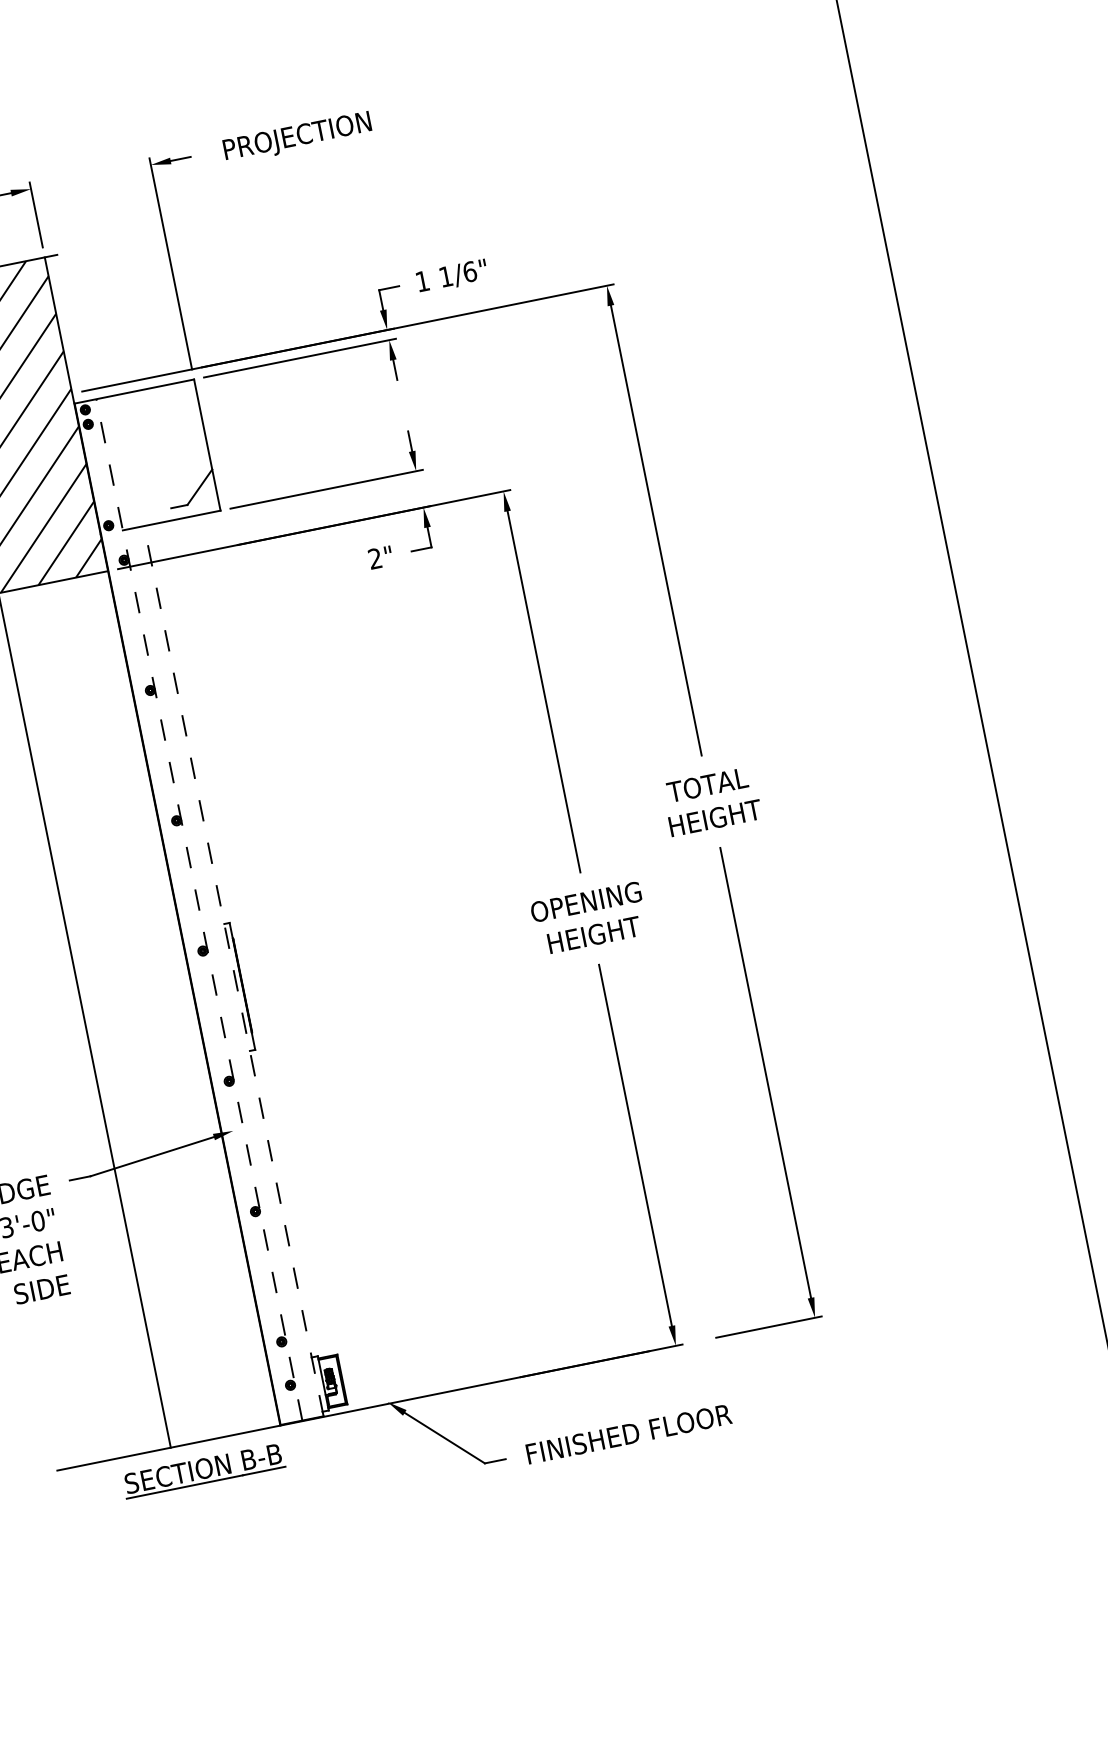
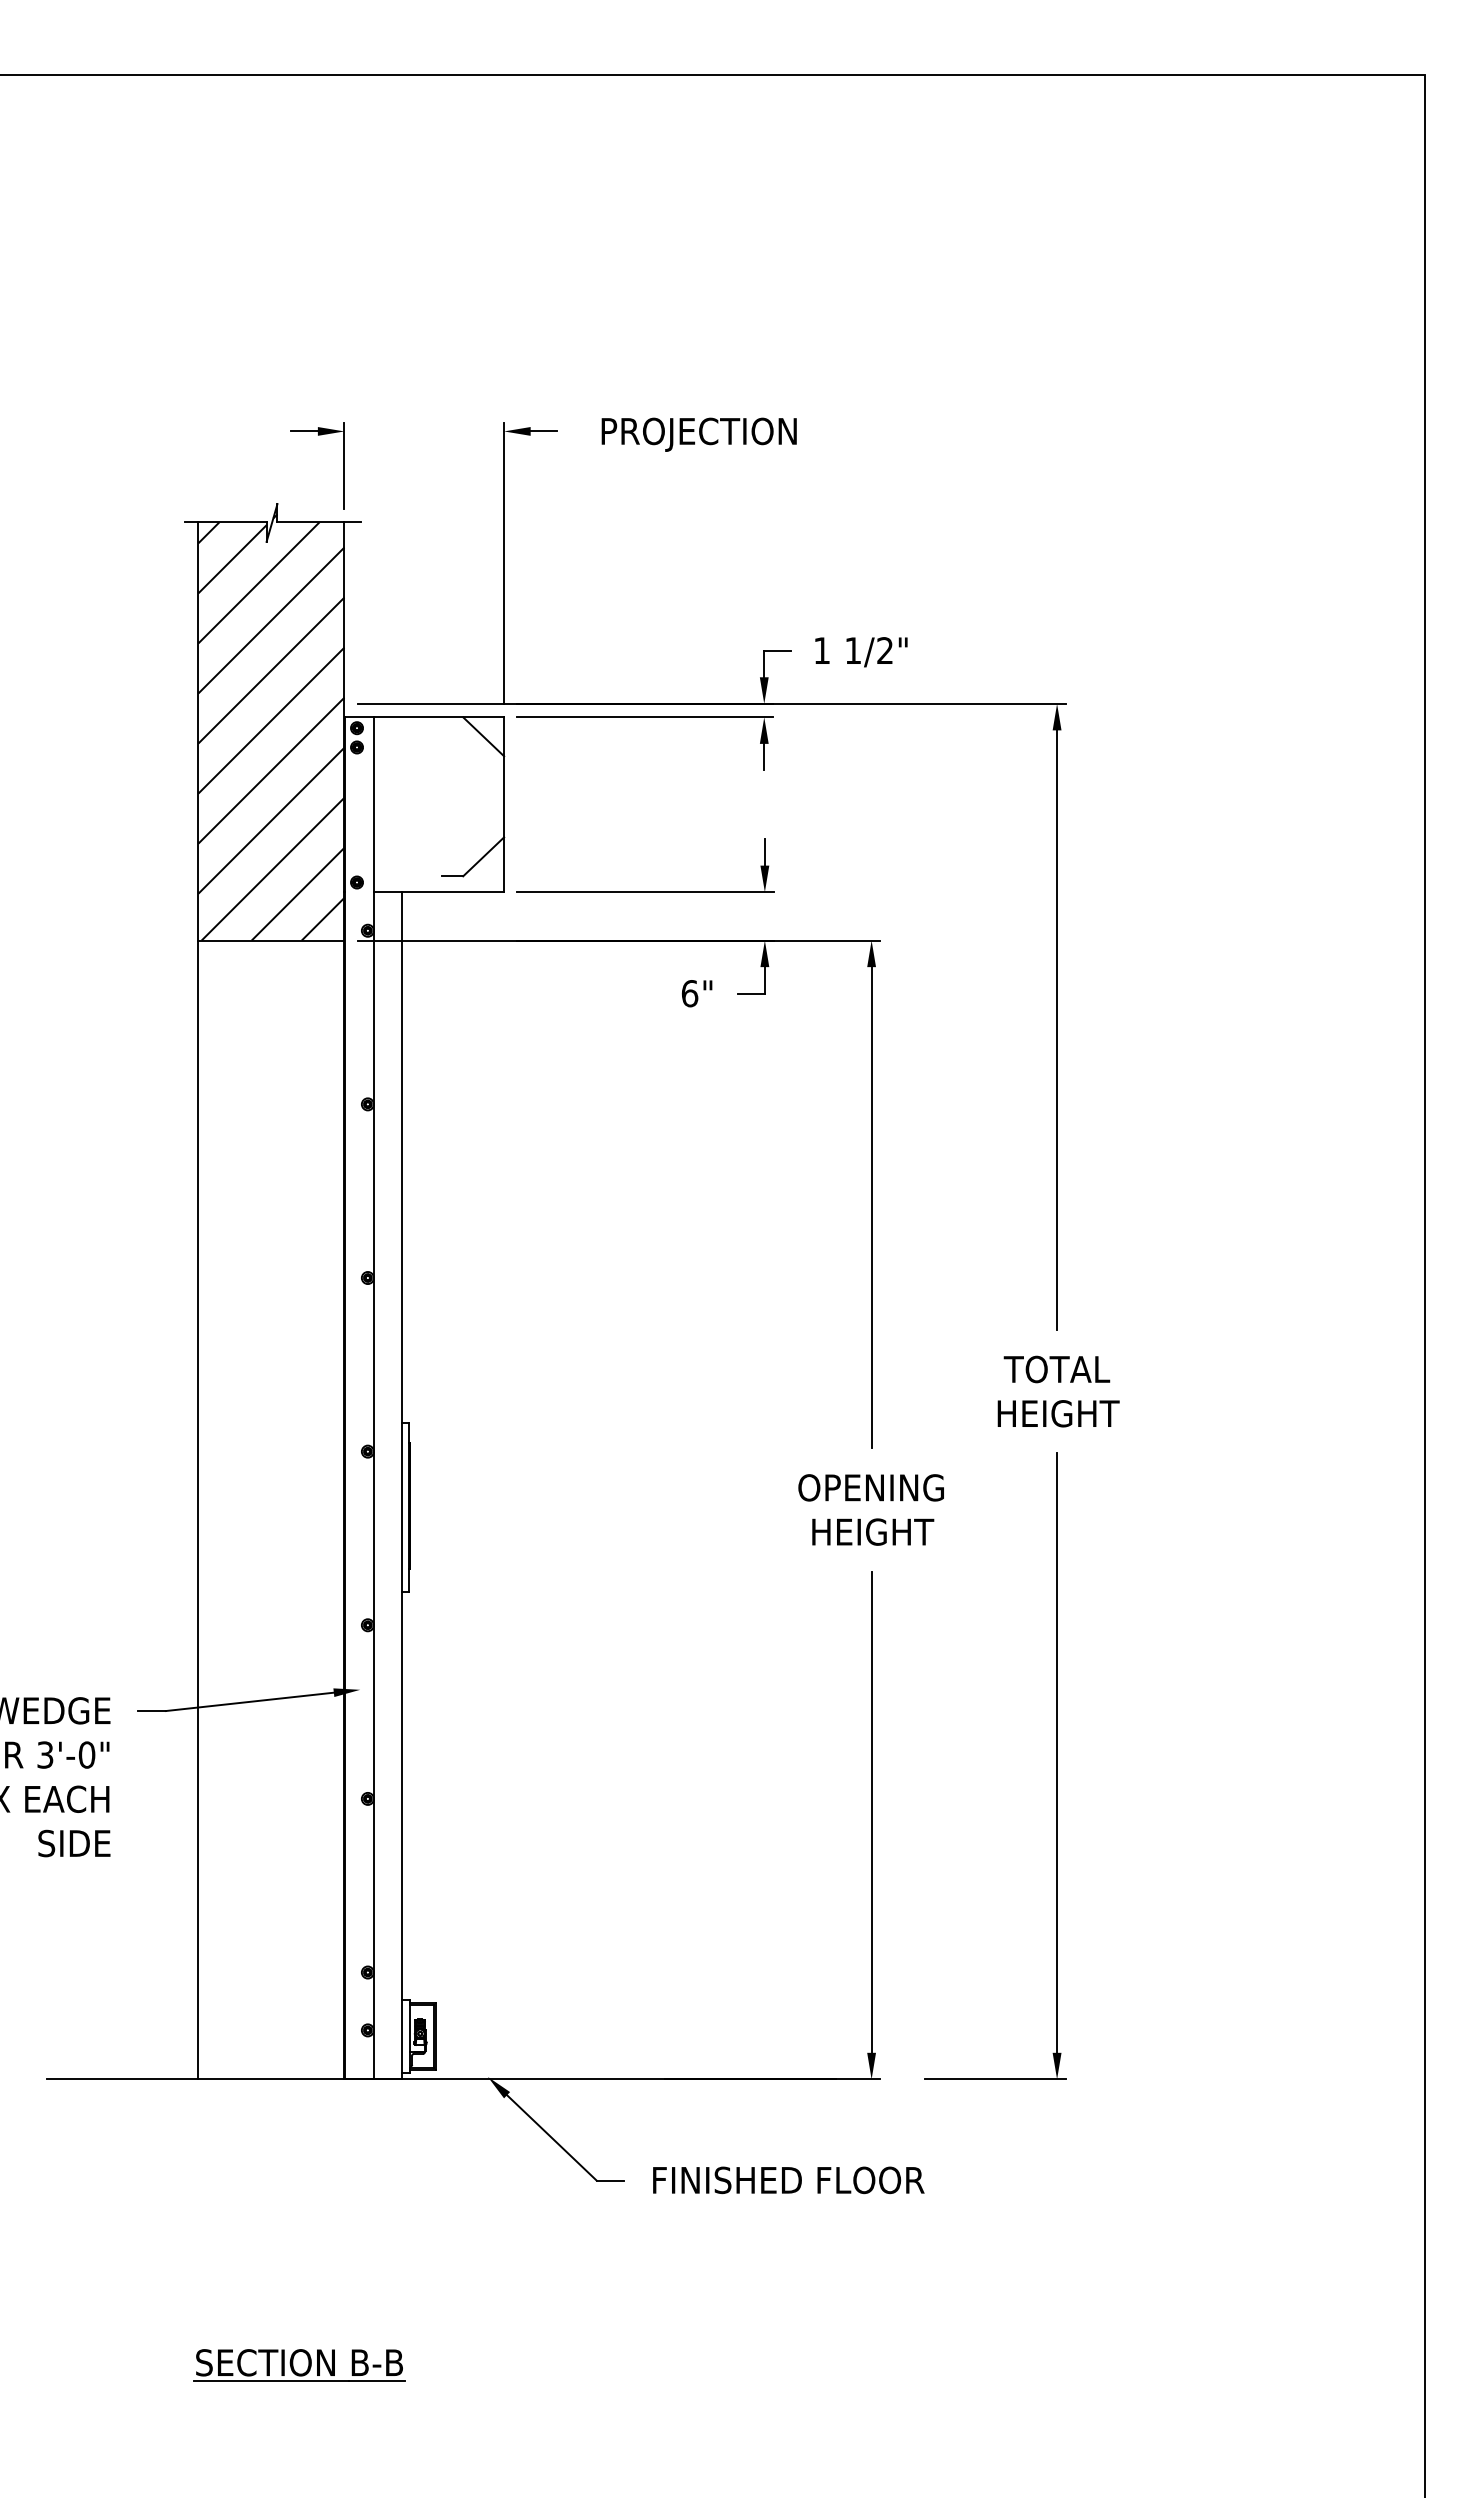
text: (470, 271) -> (885, 650), 1/6" -> 1/2"
line: (181, 397) -> (483, 736), added
text: (374, 558) -> (689, 993), 2" -> 6"
line: (199, 909) -> (373, 1397), dashed -> solid
line: (233, 970) -> (402, 1484), dashed -> solid
part: (203, 1470) -> (299, 2365), moved

